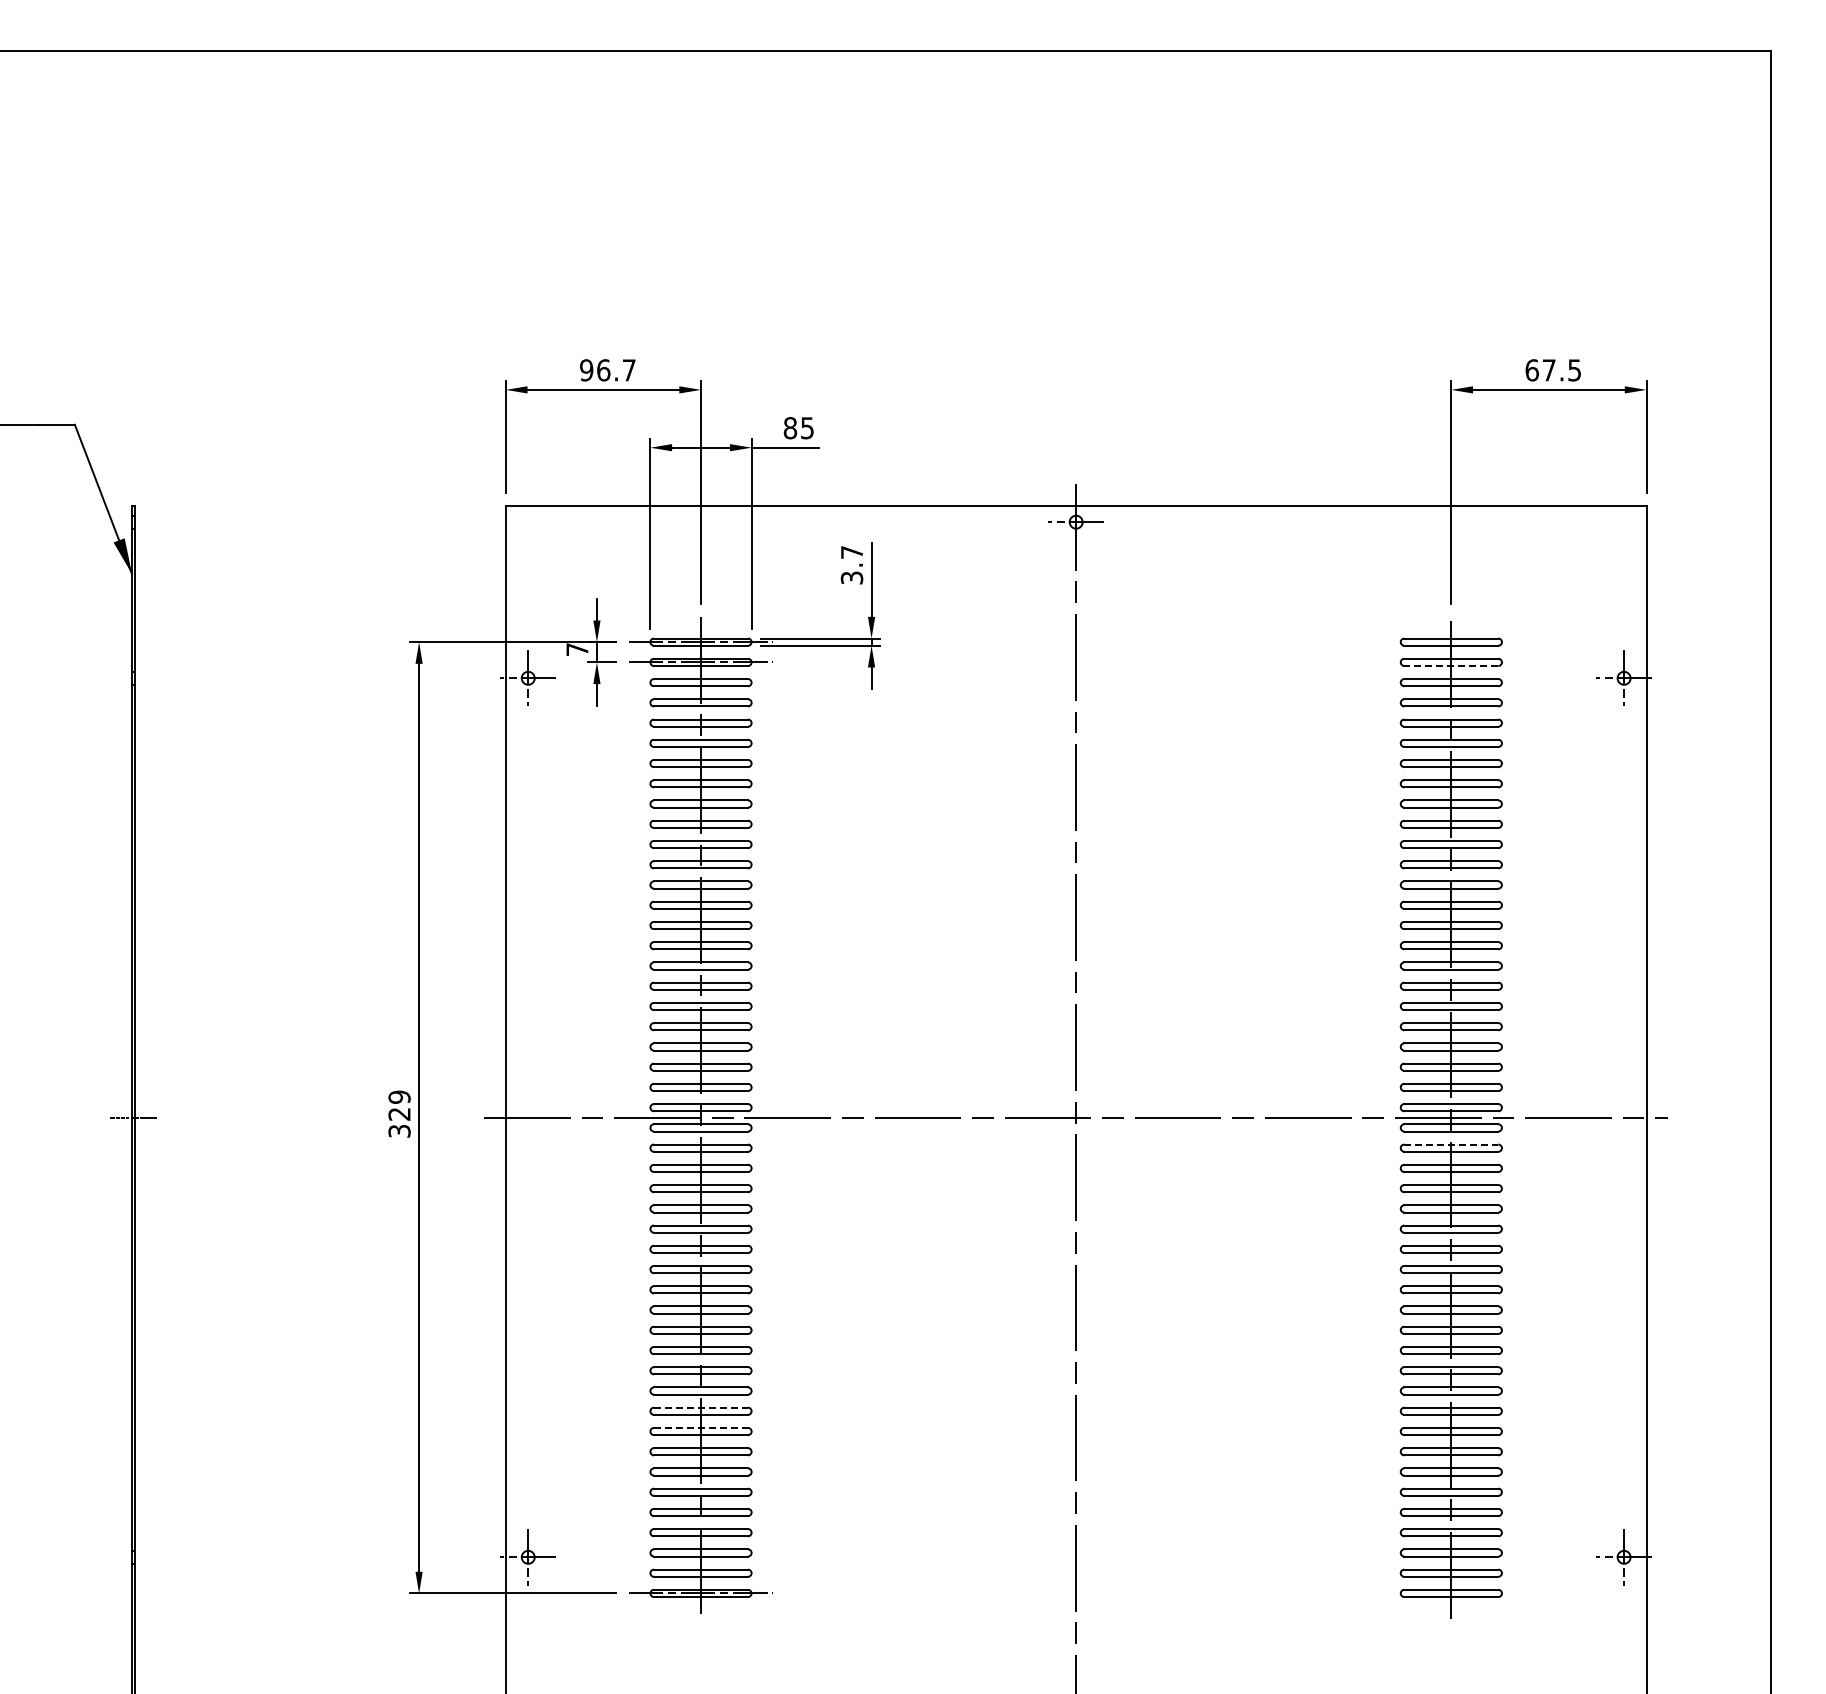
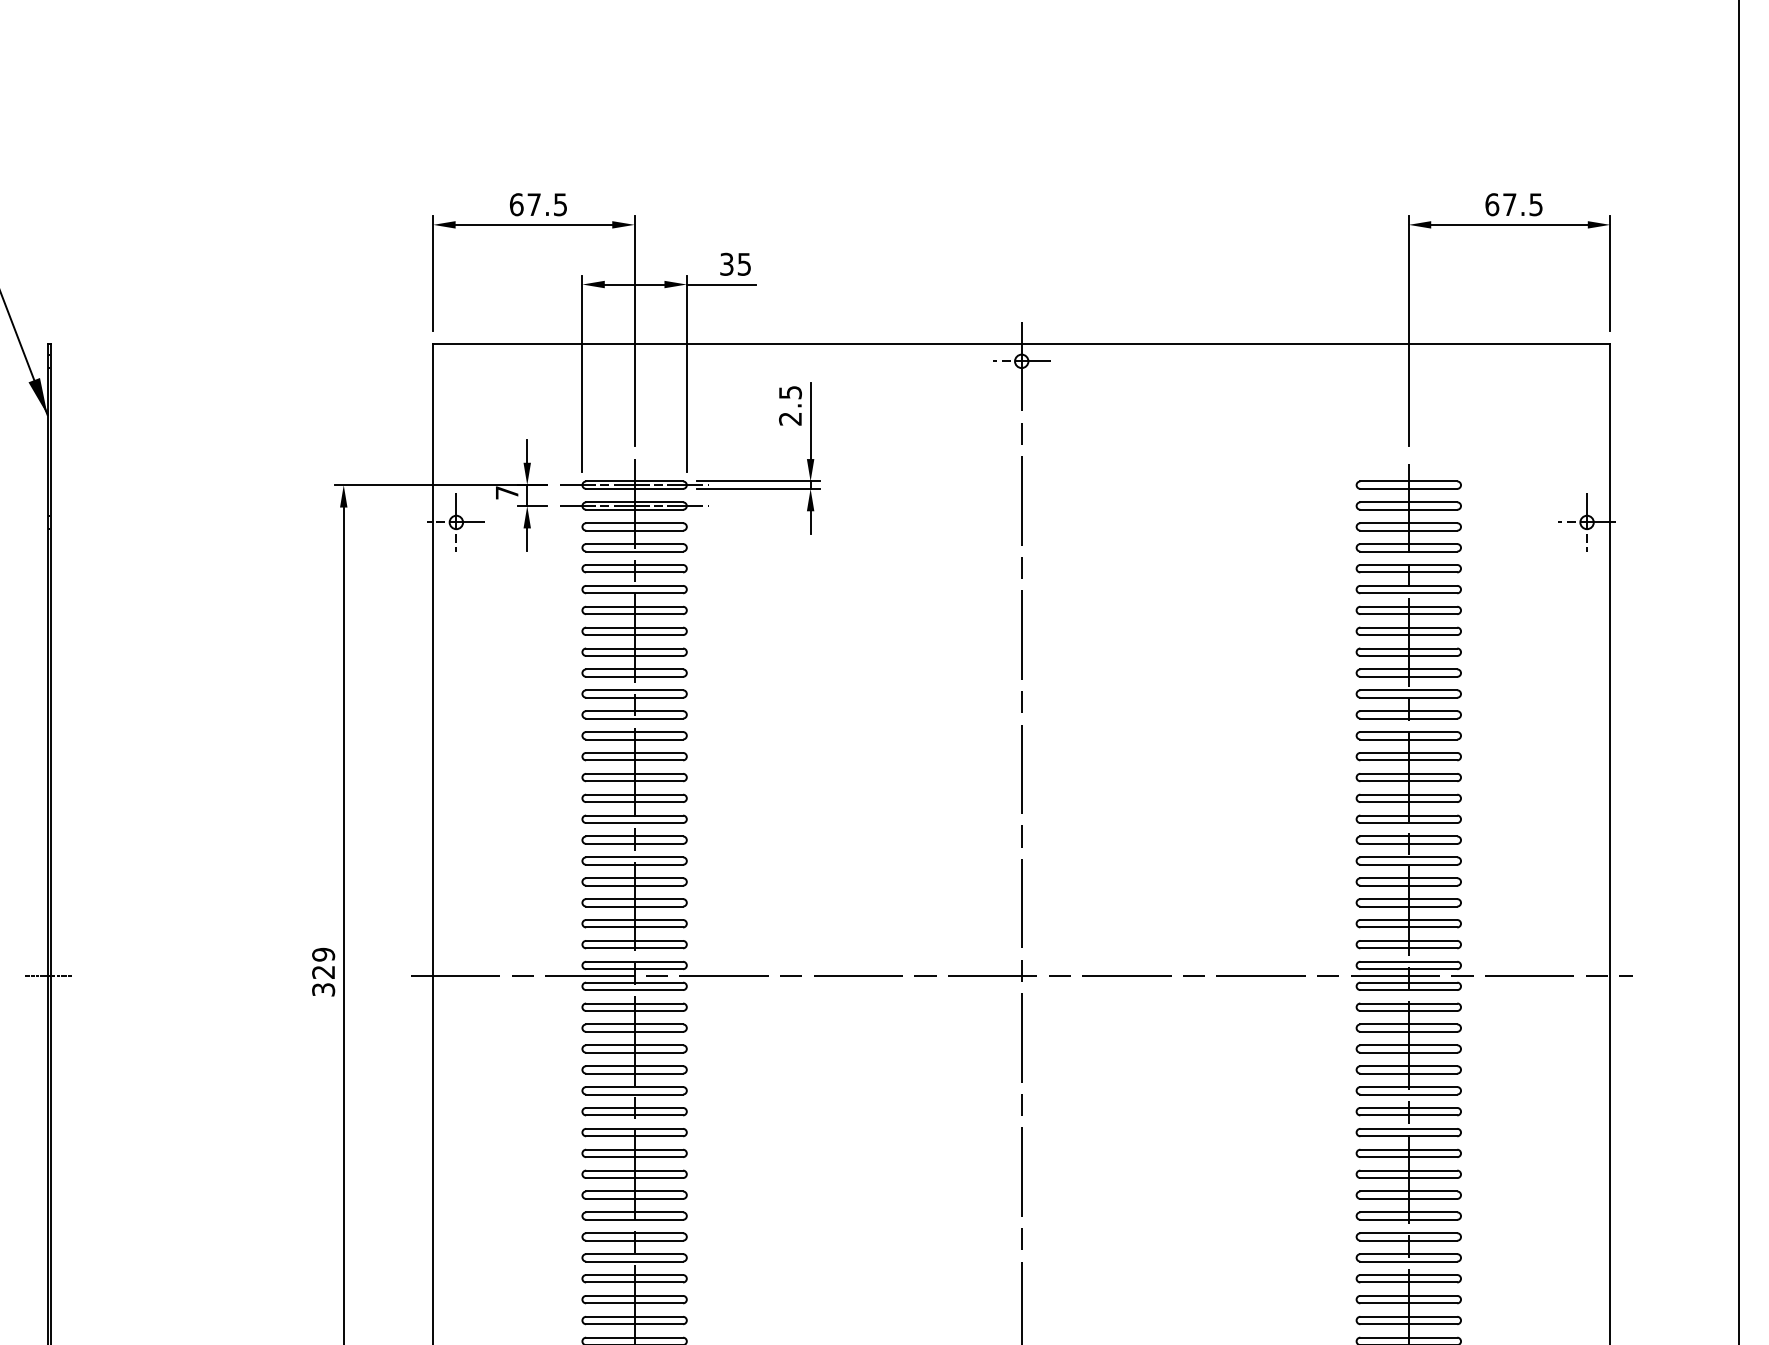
text: (607, 370) -> (538, 204), 96.7 -> 67.5
text: (790, 428) -> (726, 264), 85 -> 35
text: (852, 565) -> (790, 406), 3.7 -> 2.5
line: (1451, 666) -> (1408, 510), dashed -> solid
line: (1451, 1144) -> (1408, 1003), dashed -> solid
line: (701, 1407) -> (635, 1274), dashed -> solid
line: (701, 1427) -> (635, 1295), dashed -> solid

